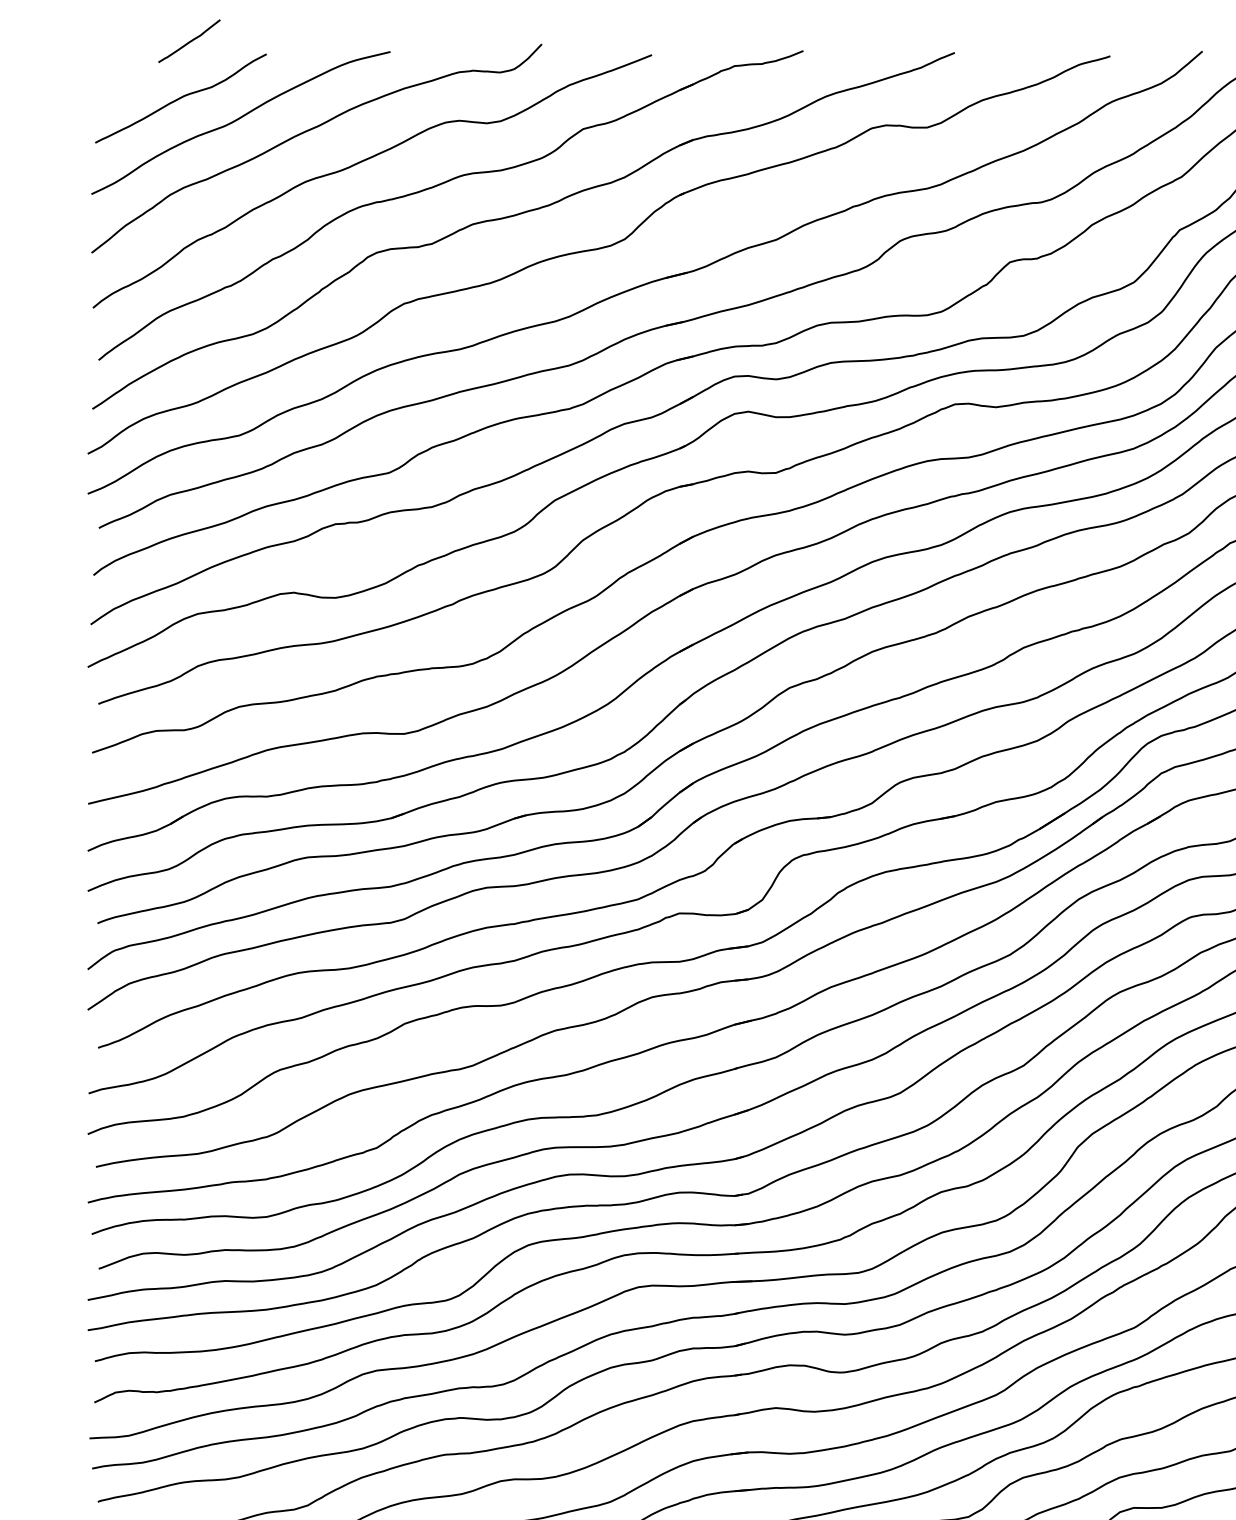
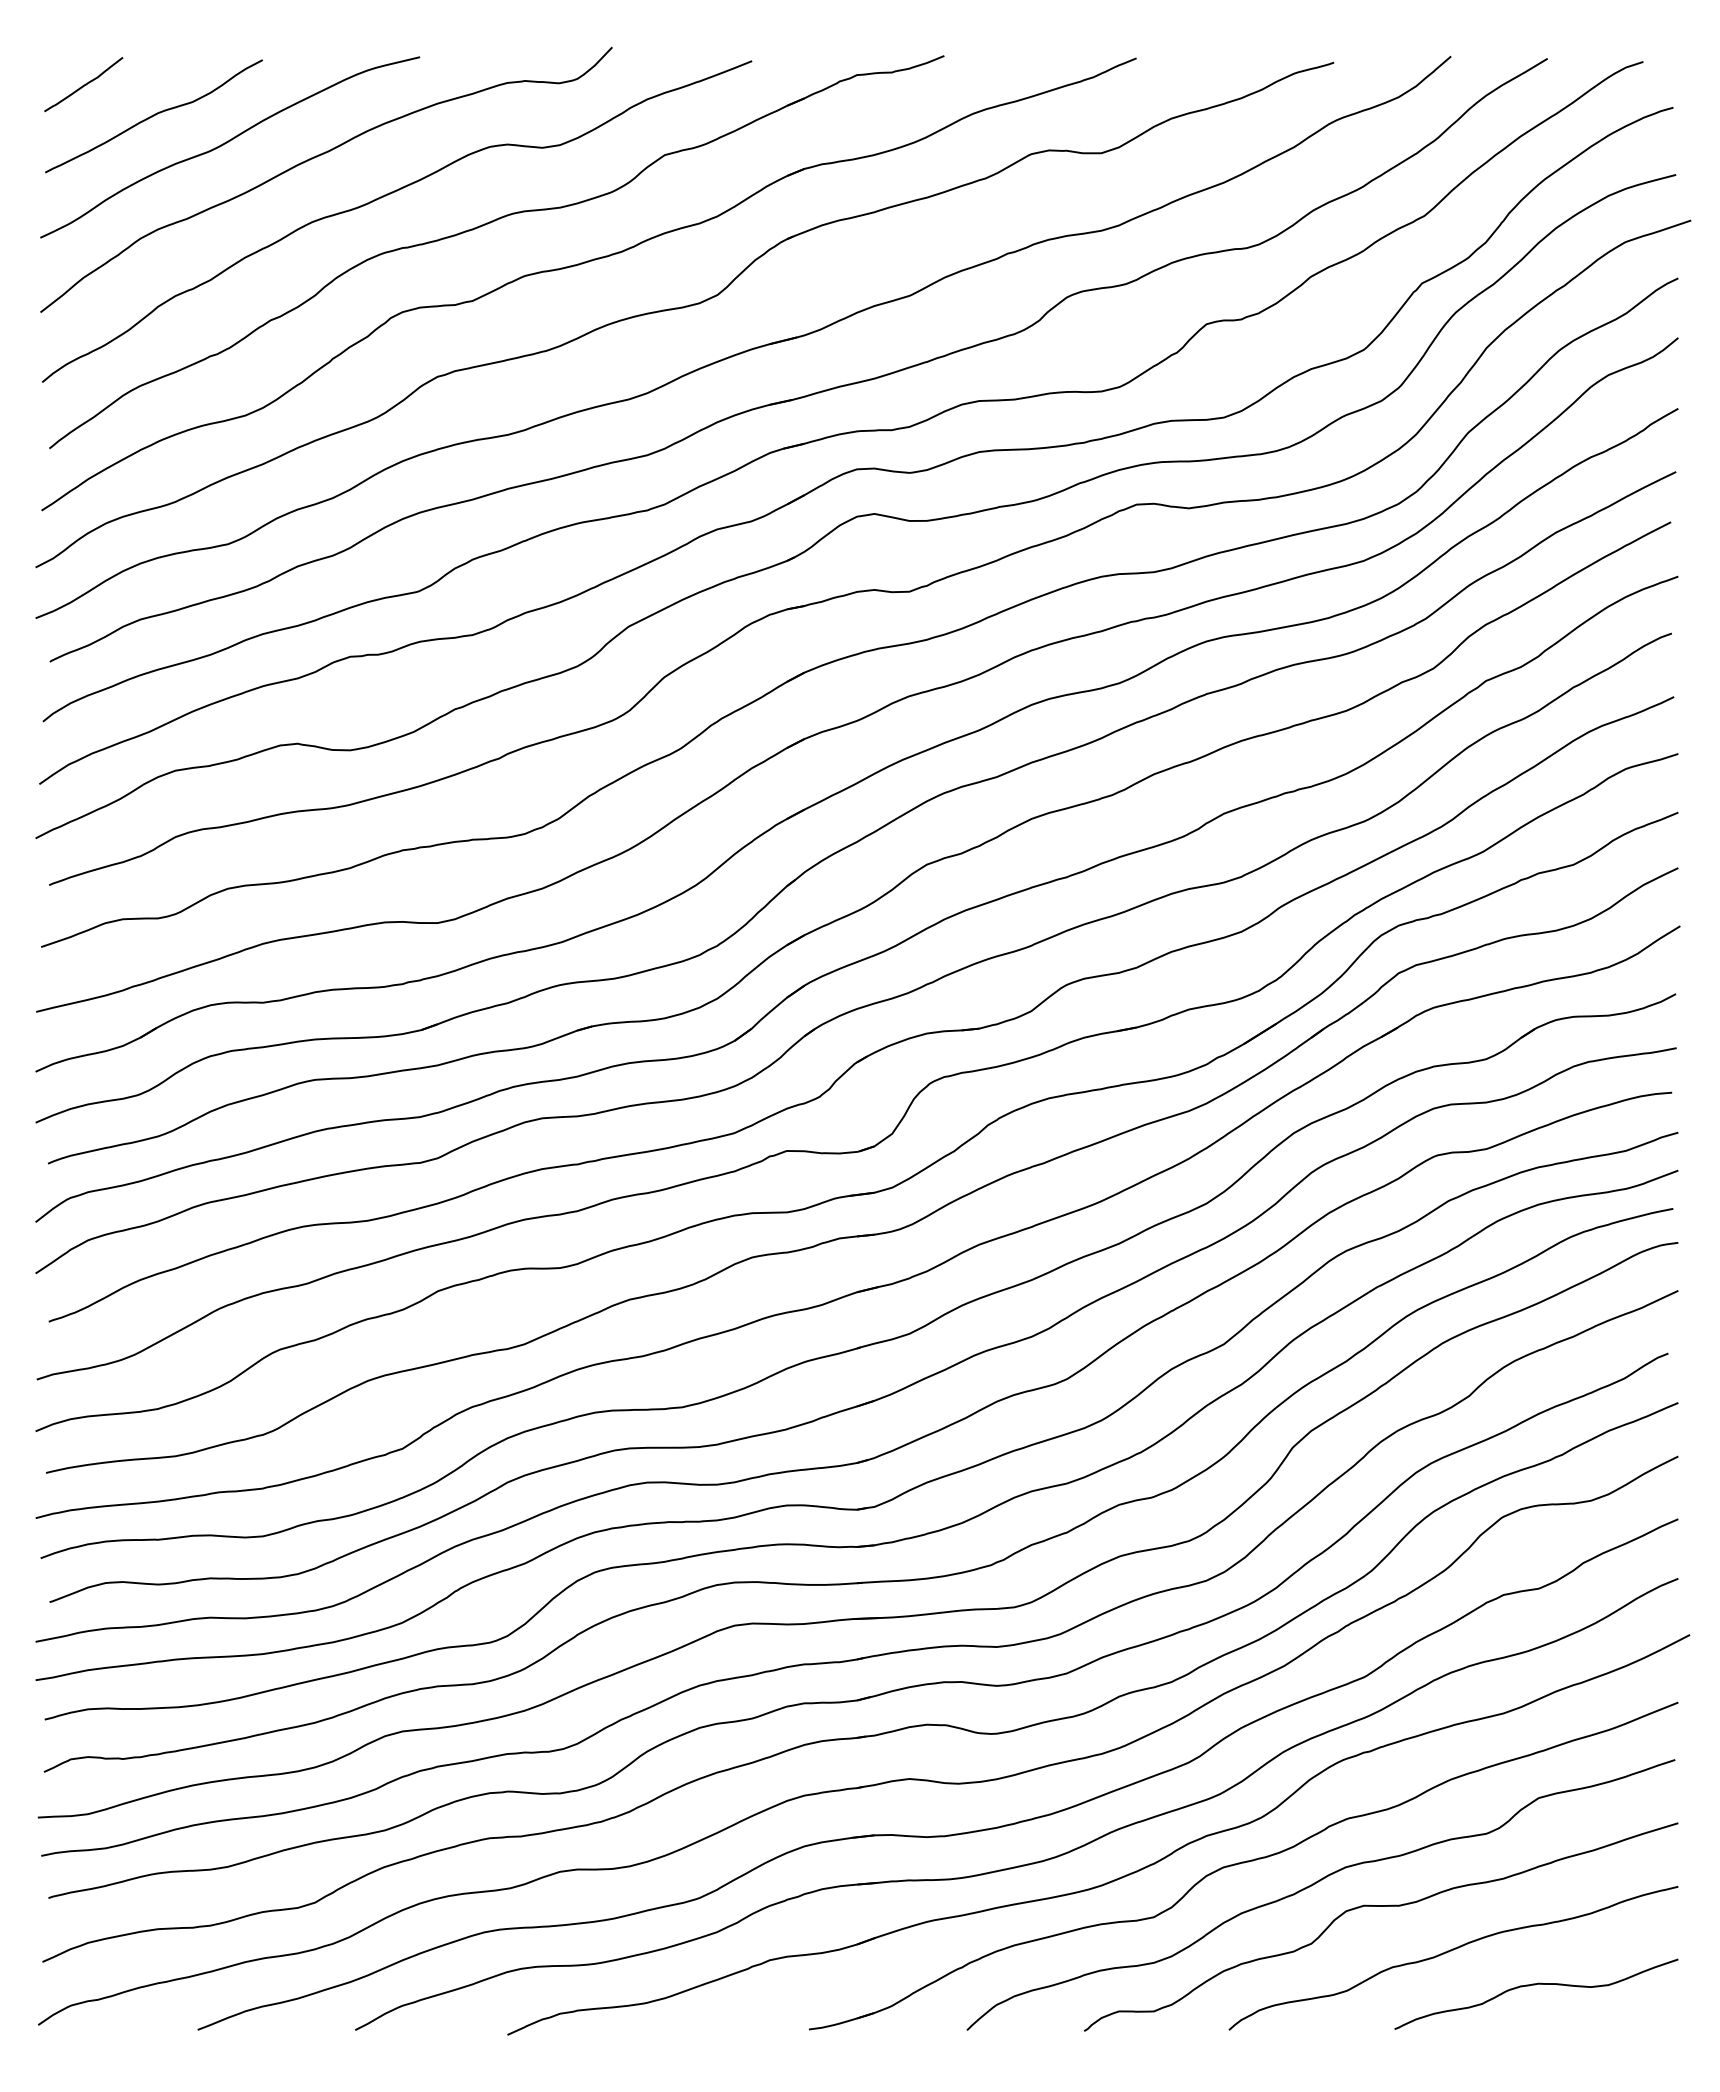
curve: (189, 41) -> (83, 84), moved

